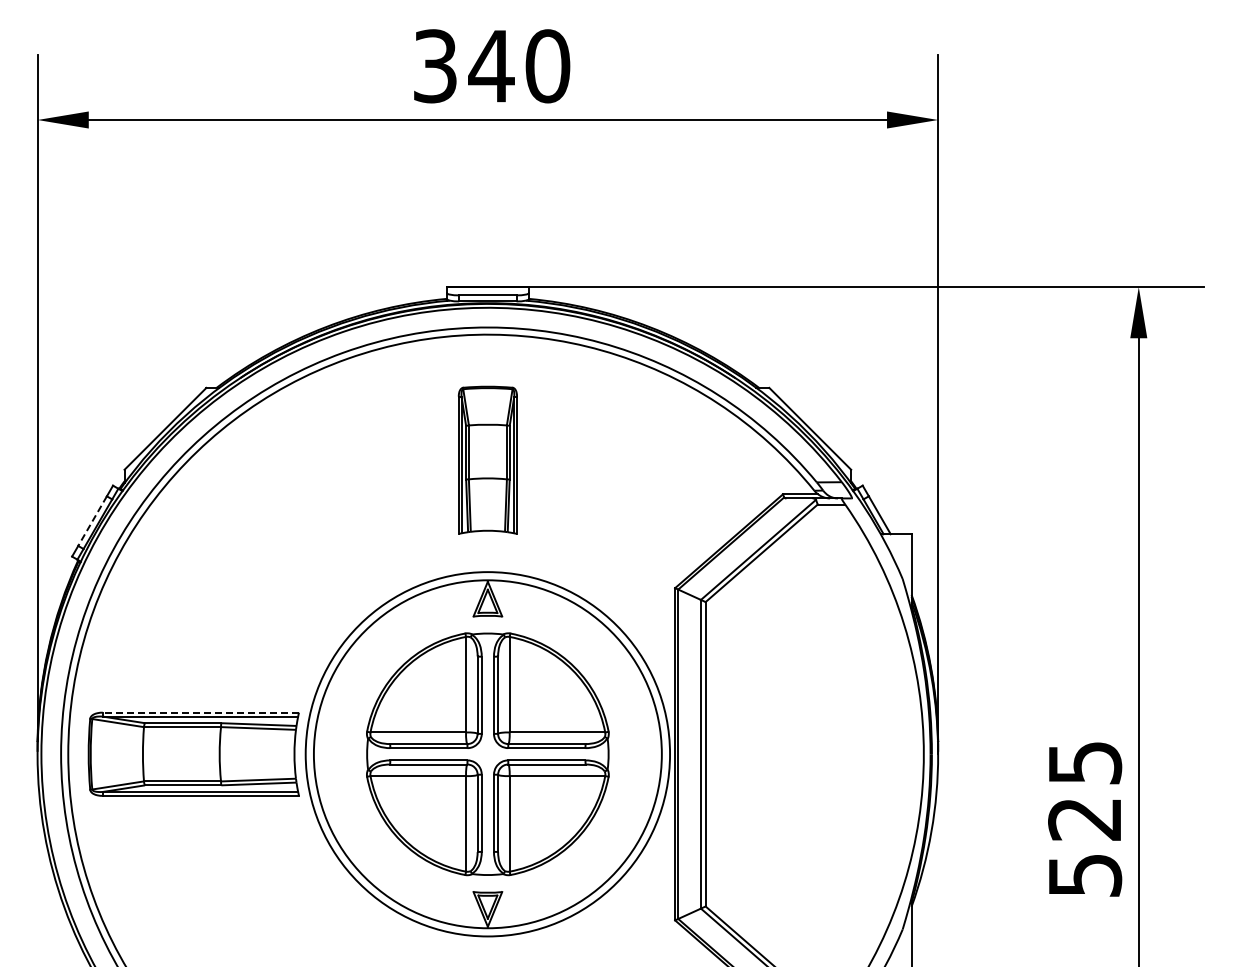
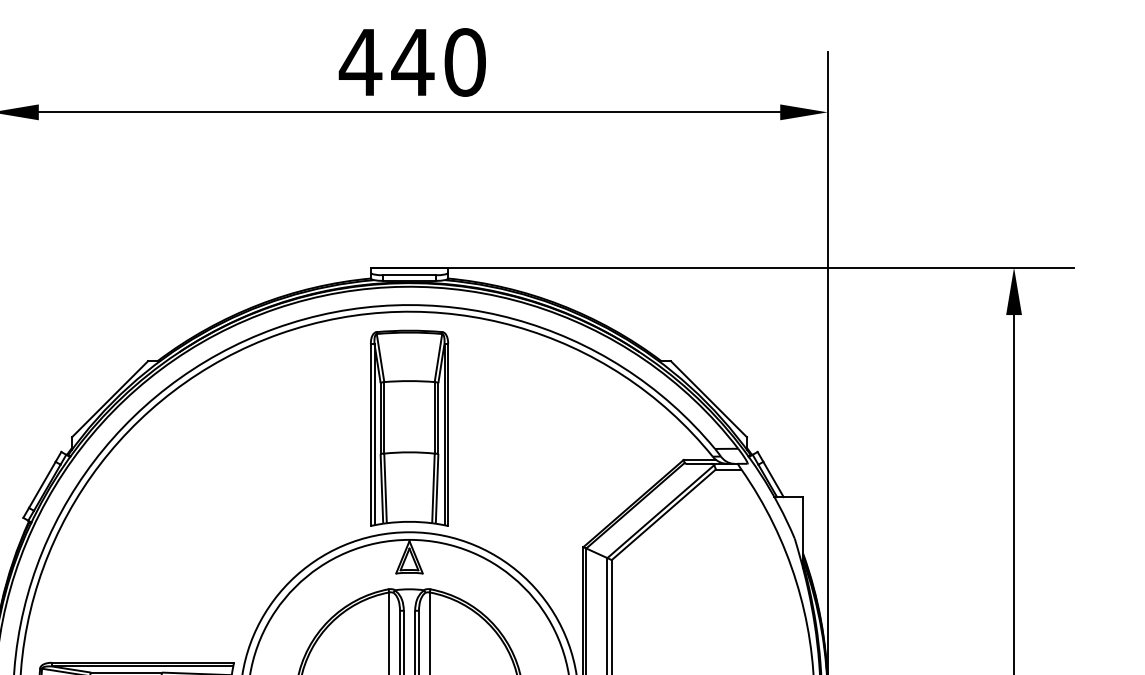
text: (434, 66) -> (359, 62), 340 -> 440
part: (487, 460) -> (409, 428), size x1.43
line: (92, 521) -> (42, 485), dashed -> solid
line: (200, 712) -> (142, 662), dashed -> solid

